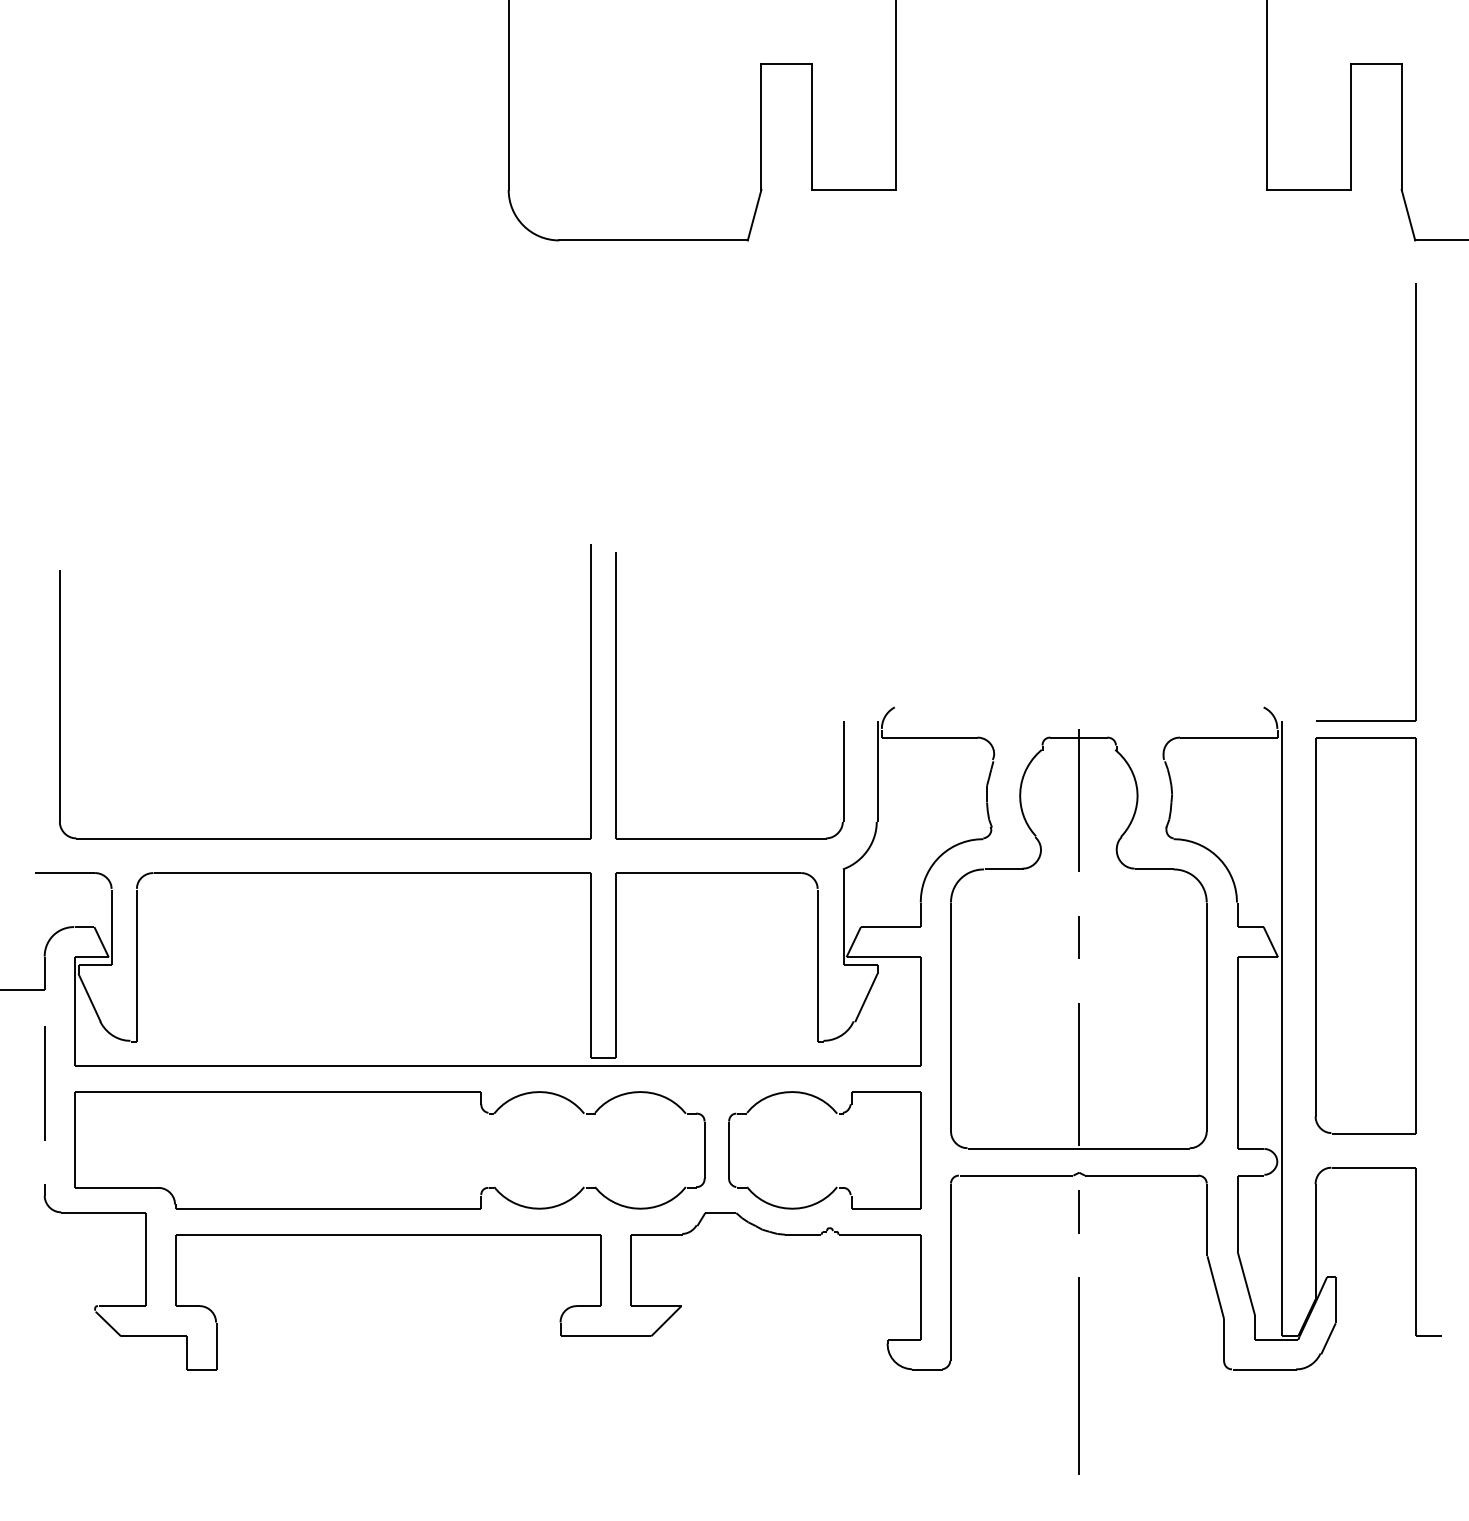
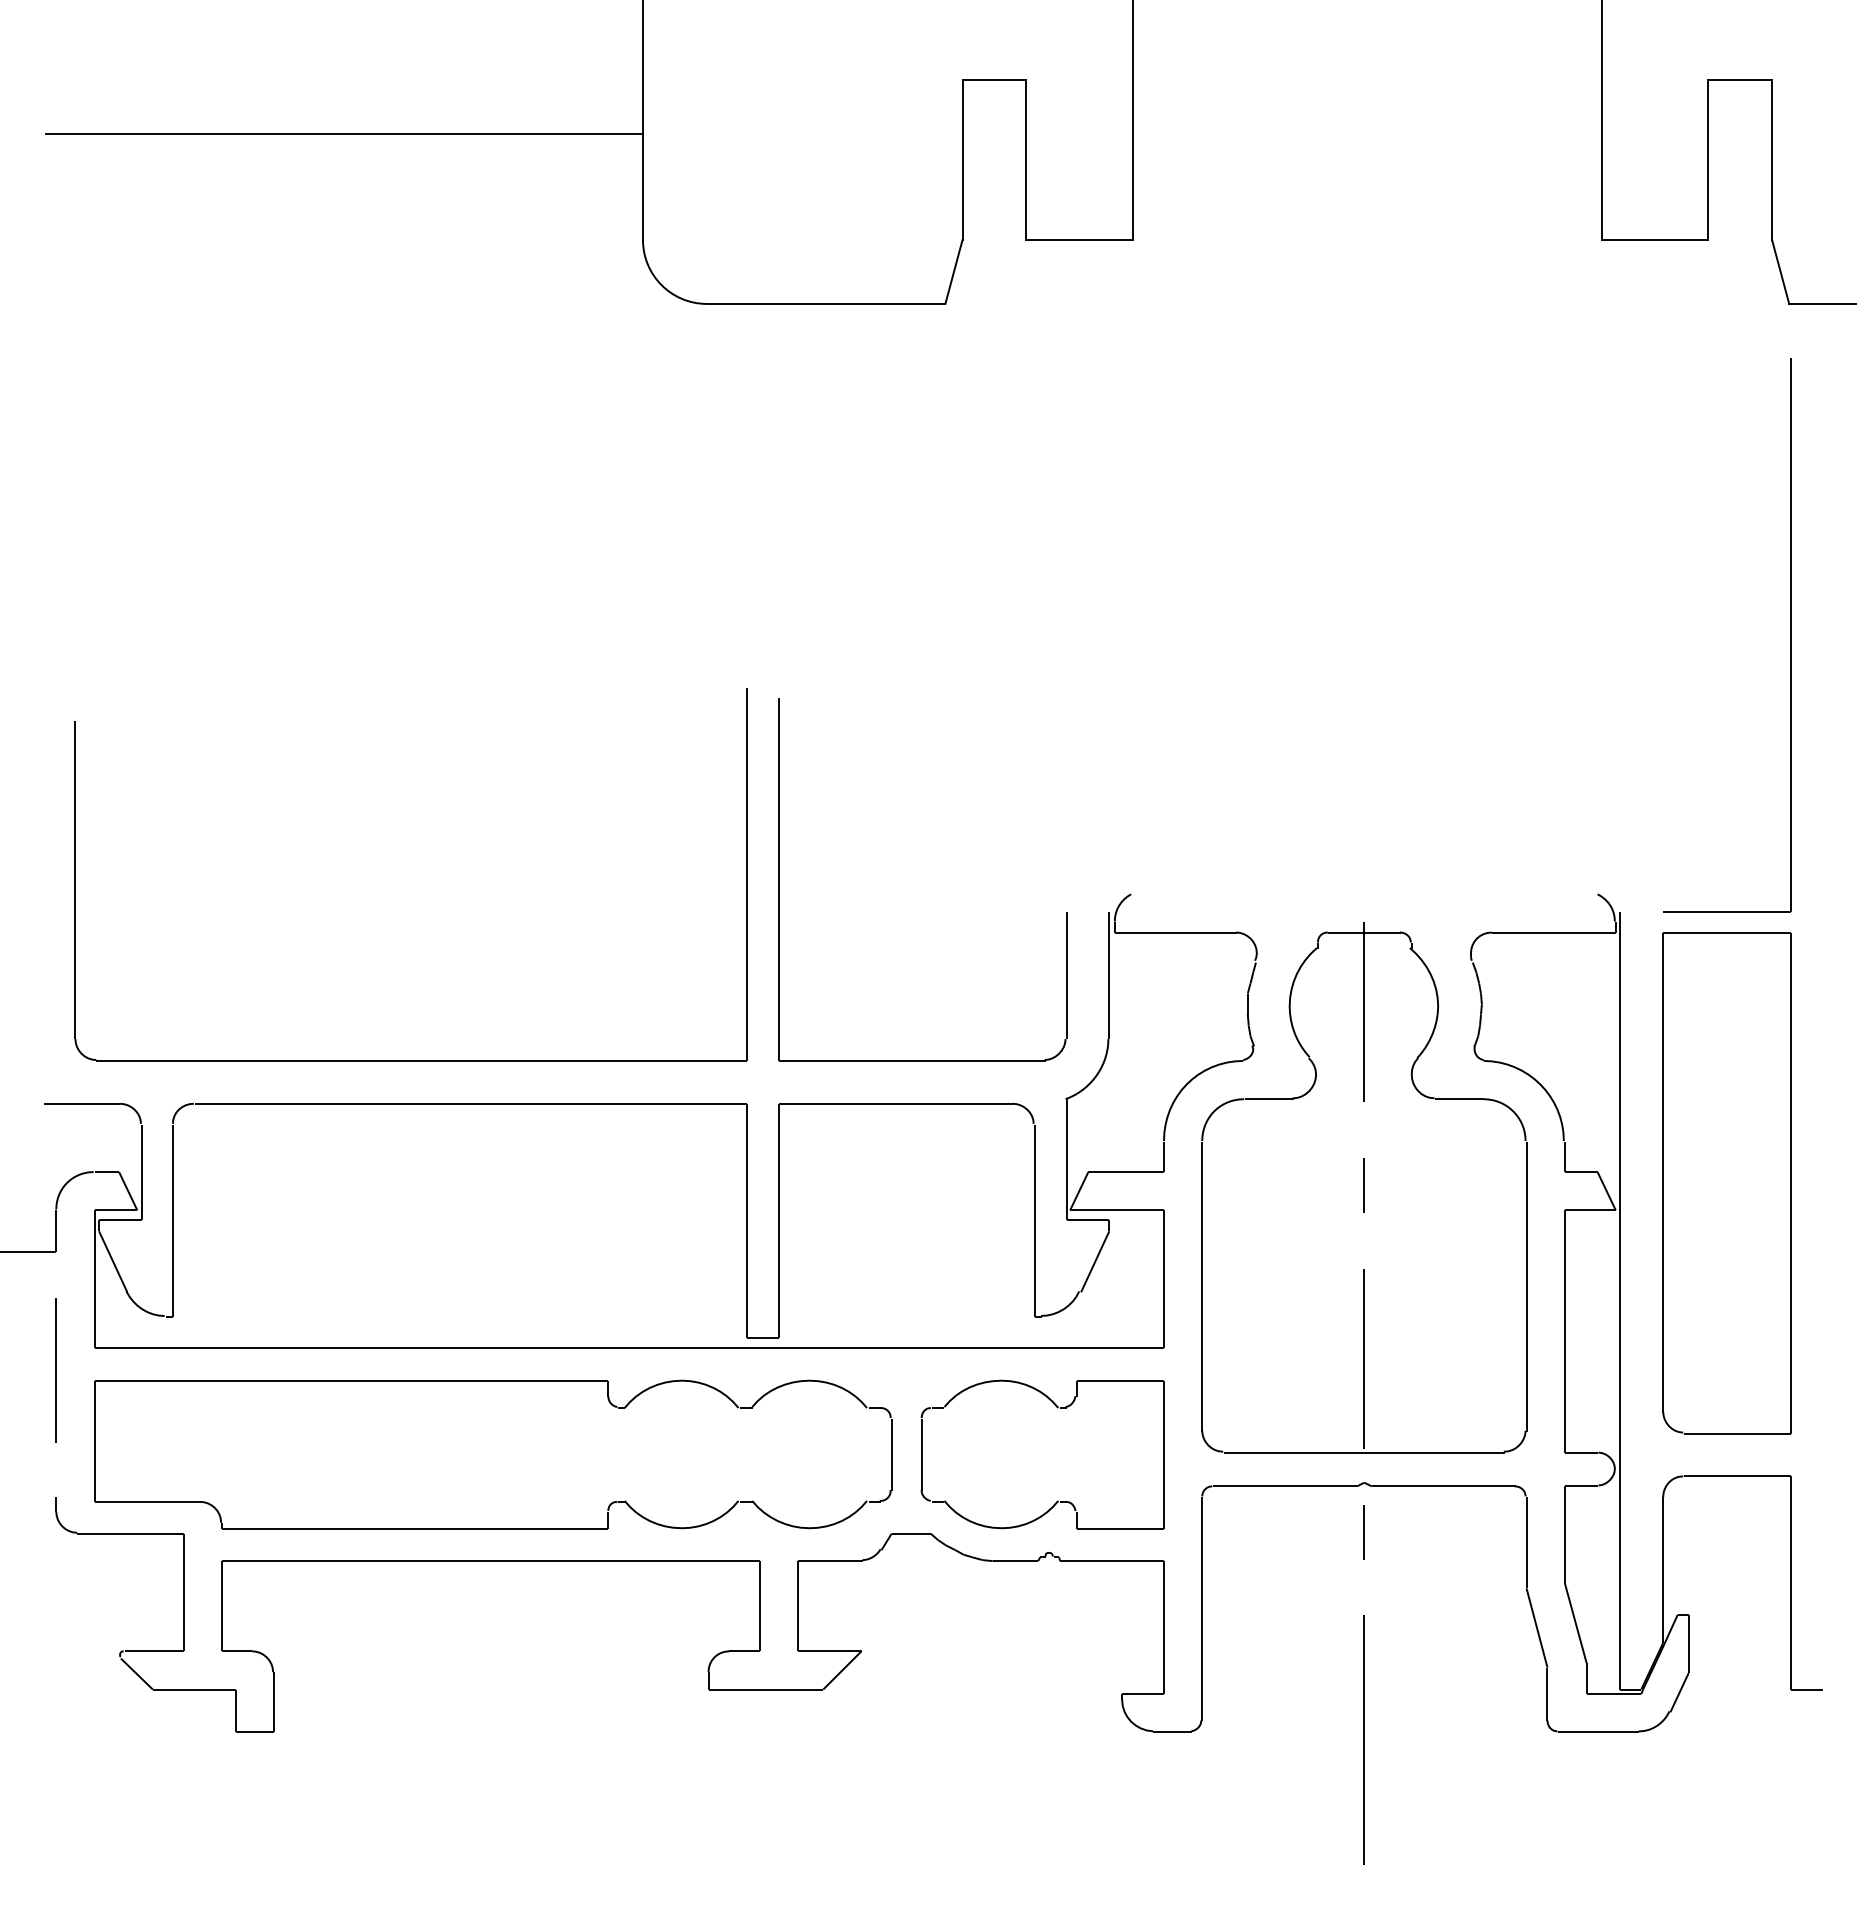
line: (272, 105) -> (344, 133), added

